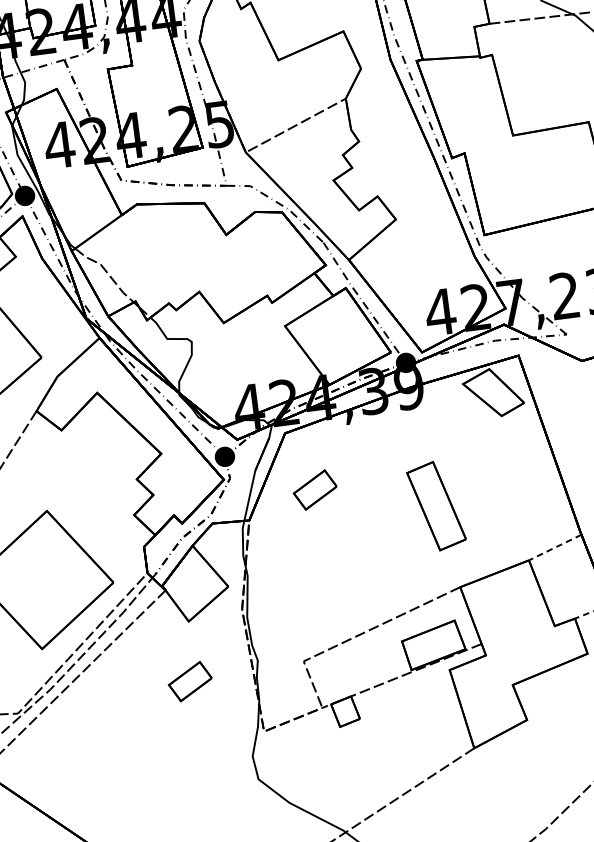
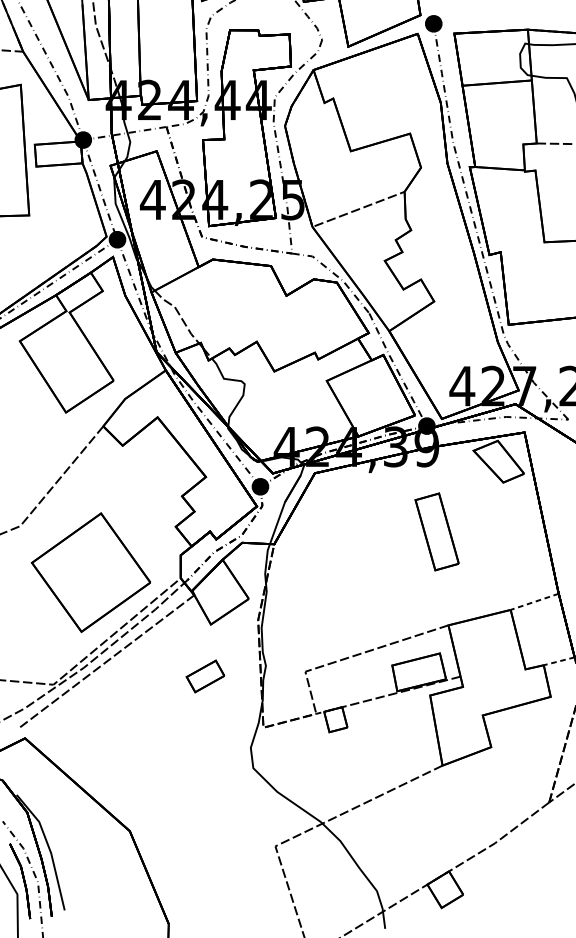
part: (315, 490) -> (334, 525), removed
part: (435, 505) -> (436, 531), moved

